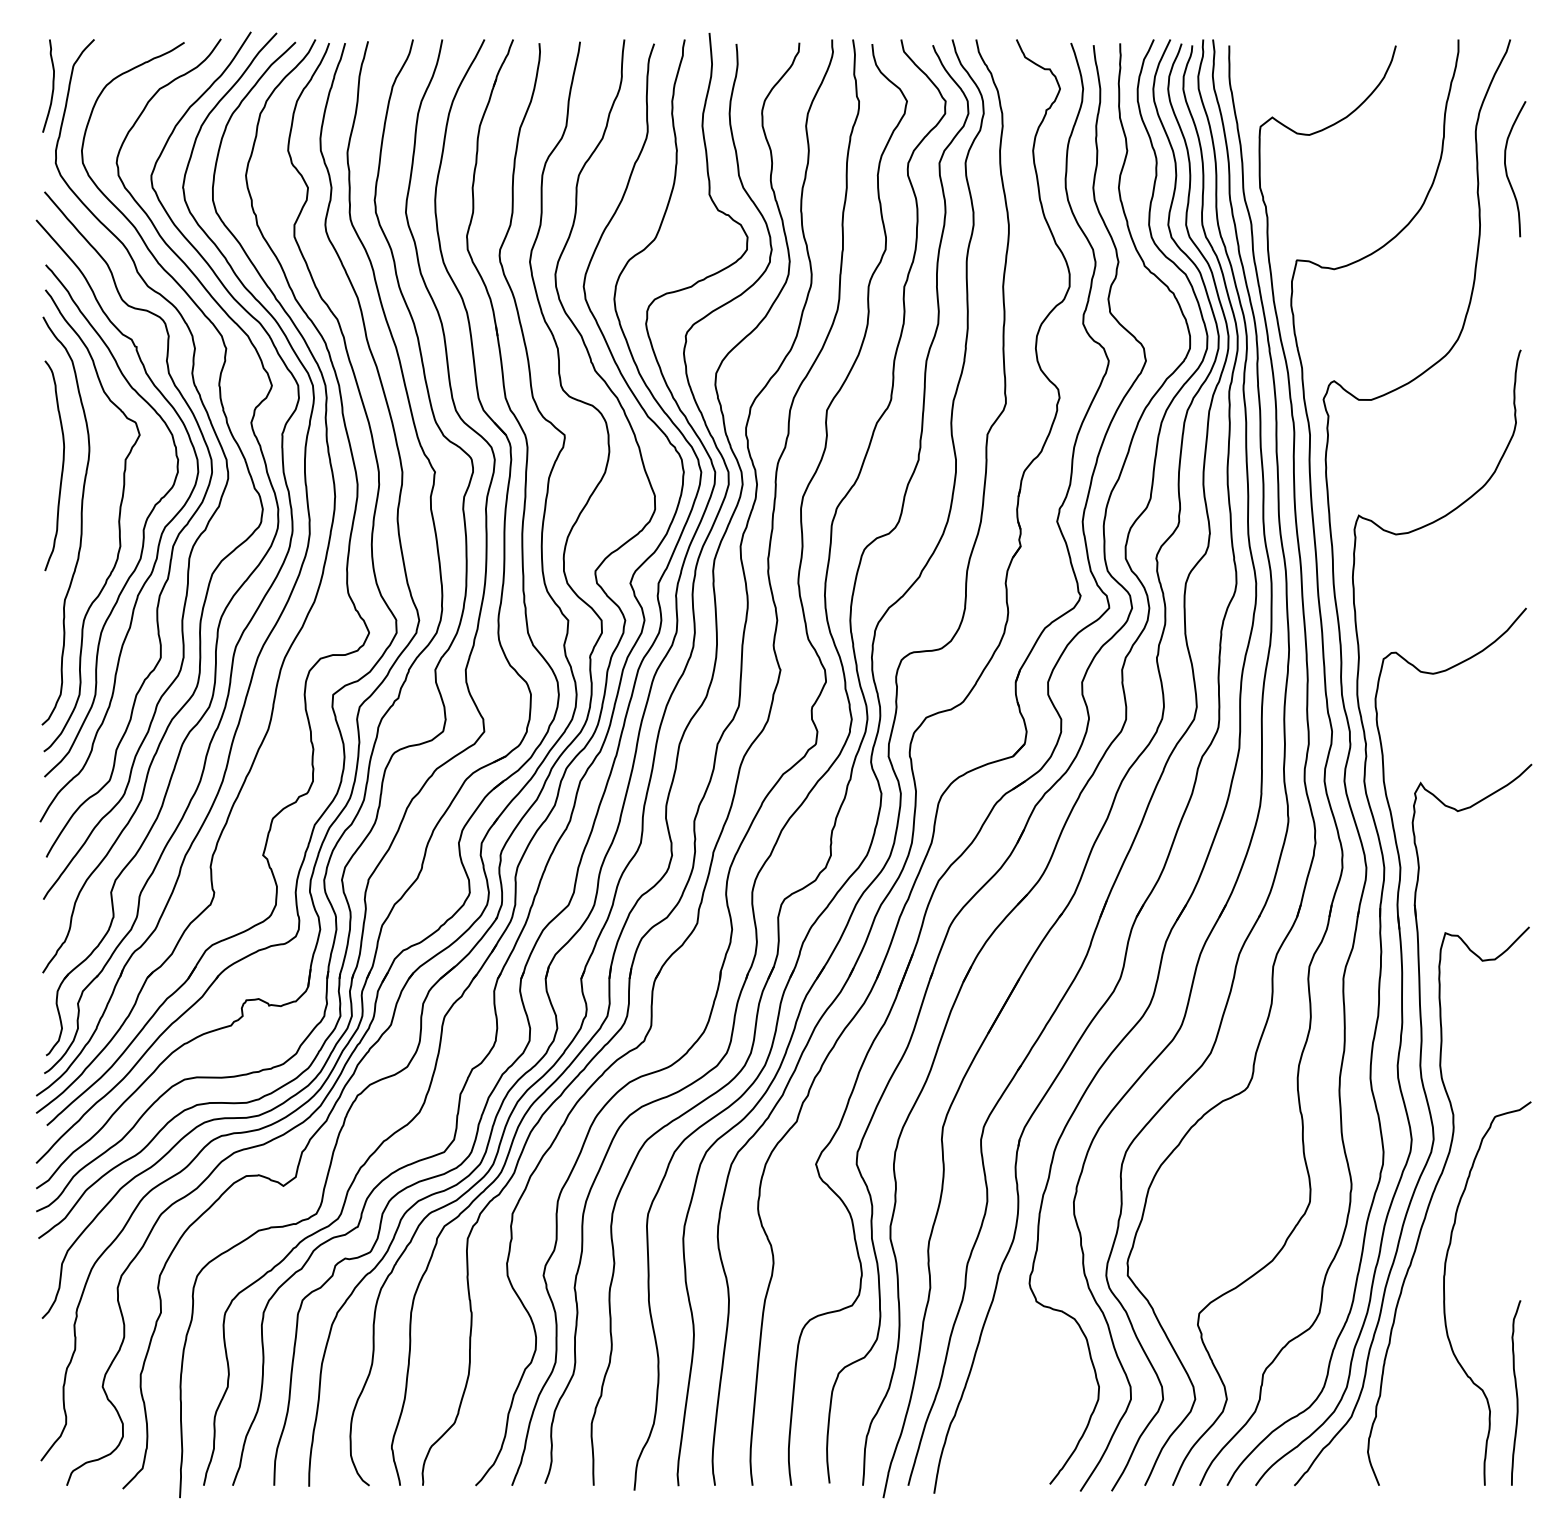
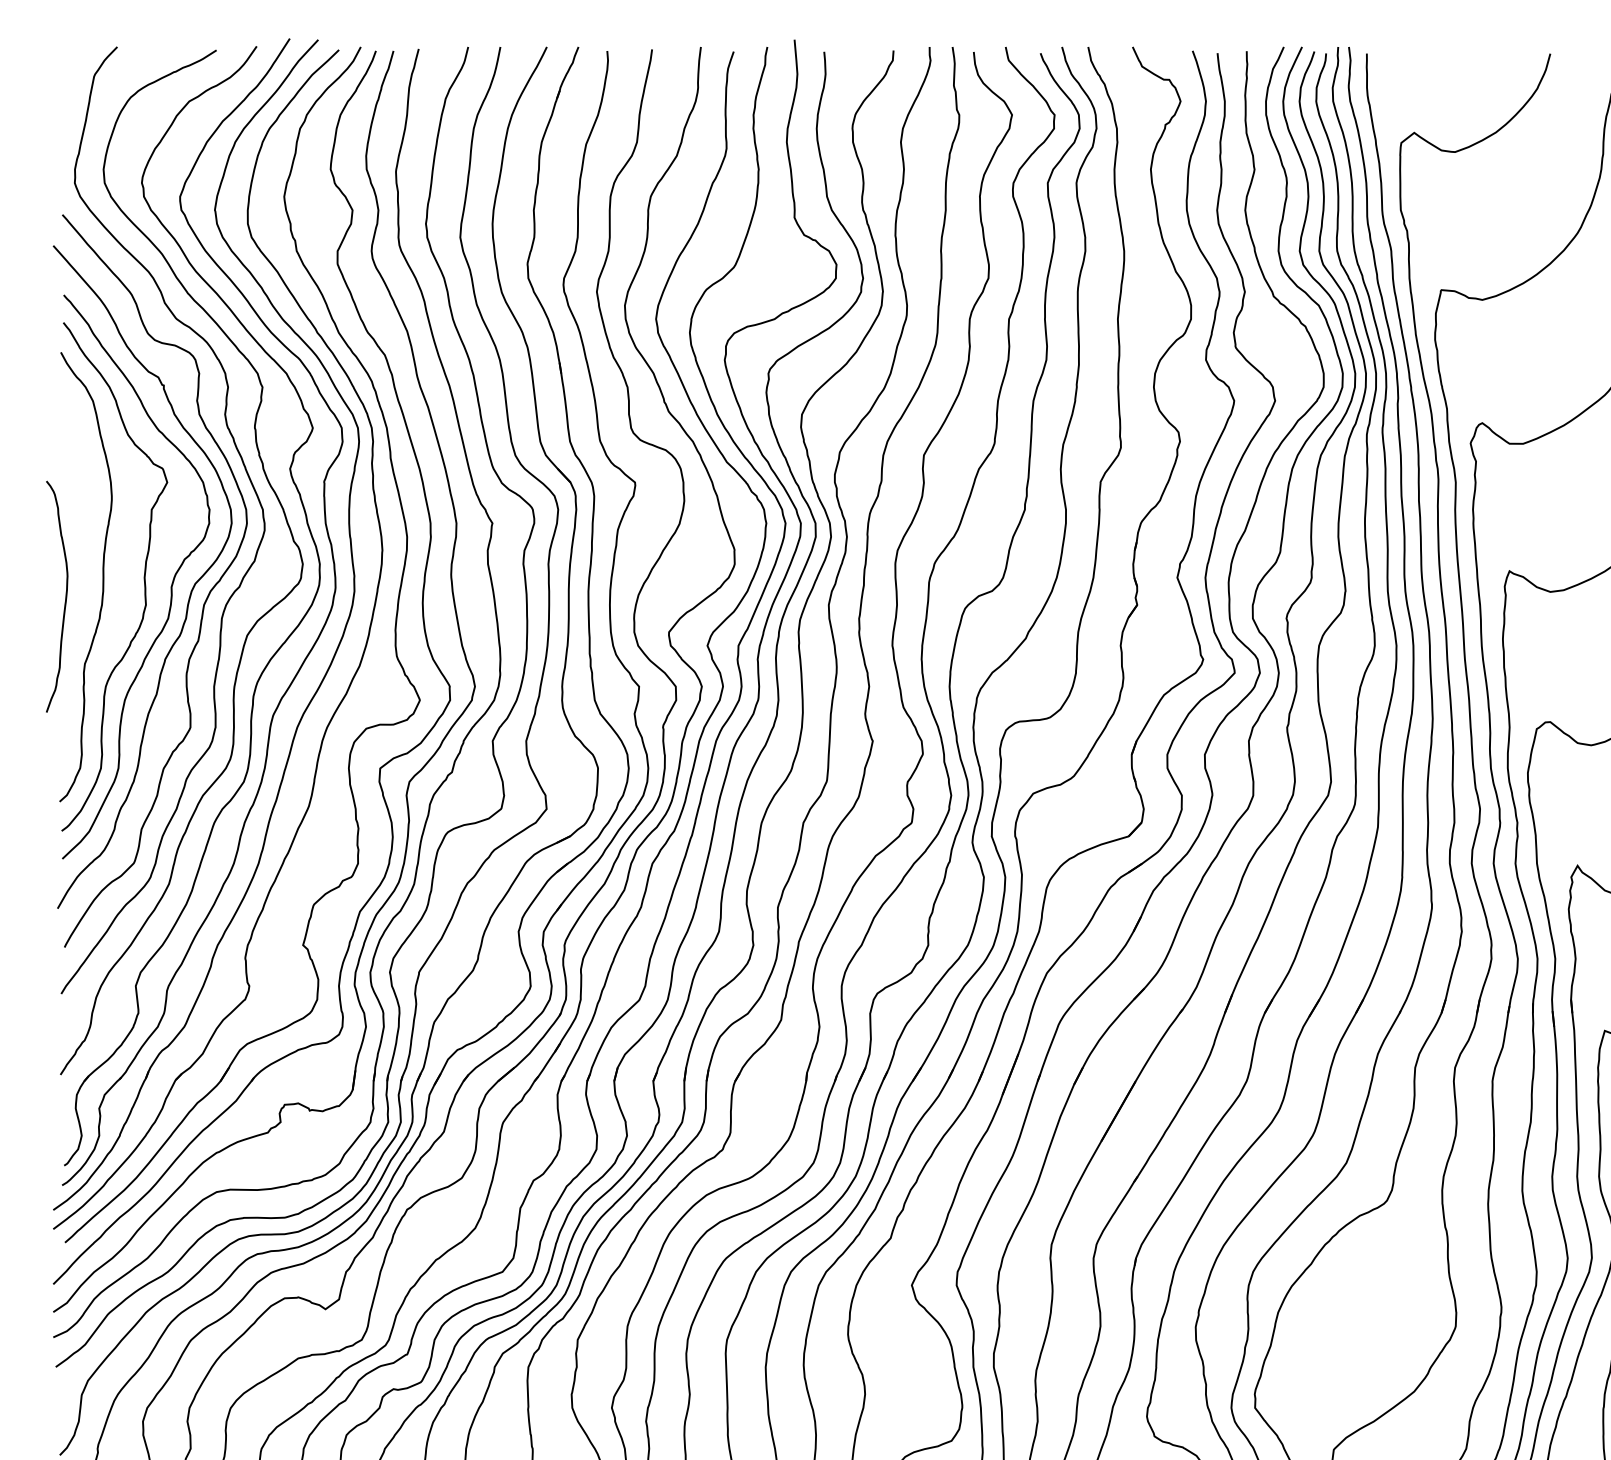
curve: (52, 85) -> (71, 97), removed
curve: (61, 468) -> (64, 599), moved

